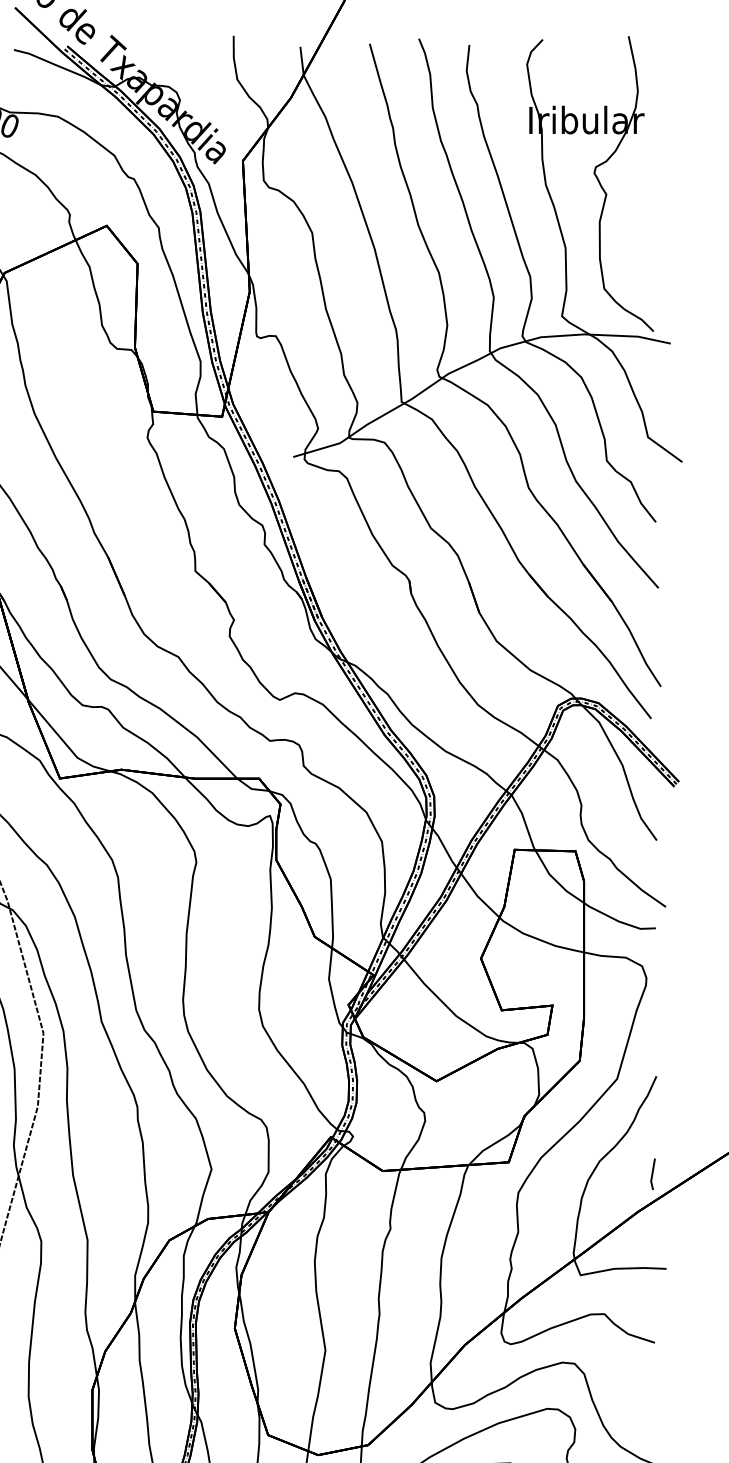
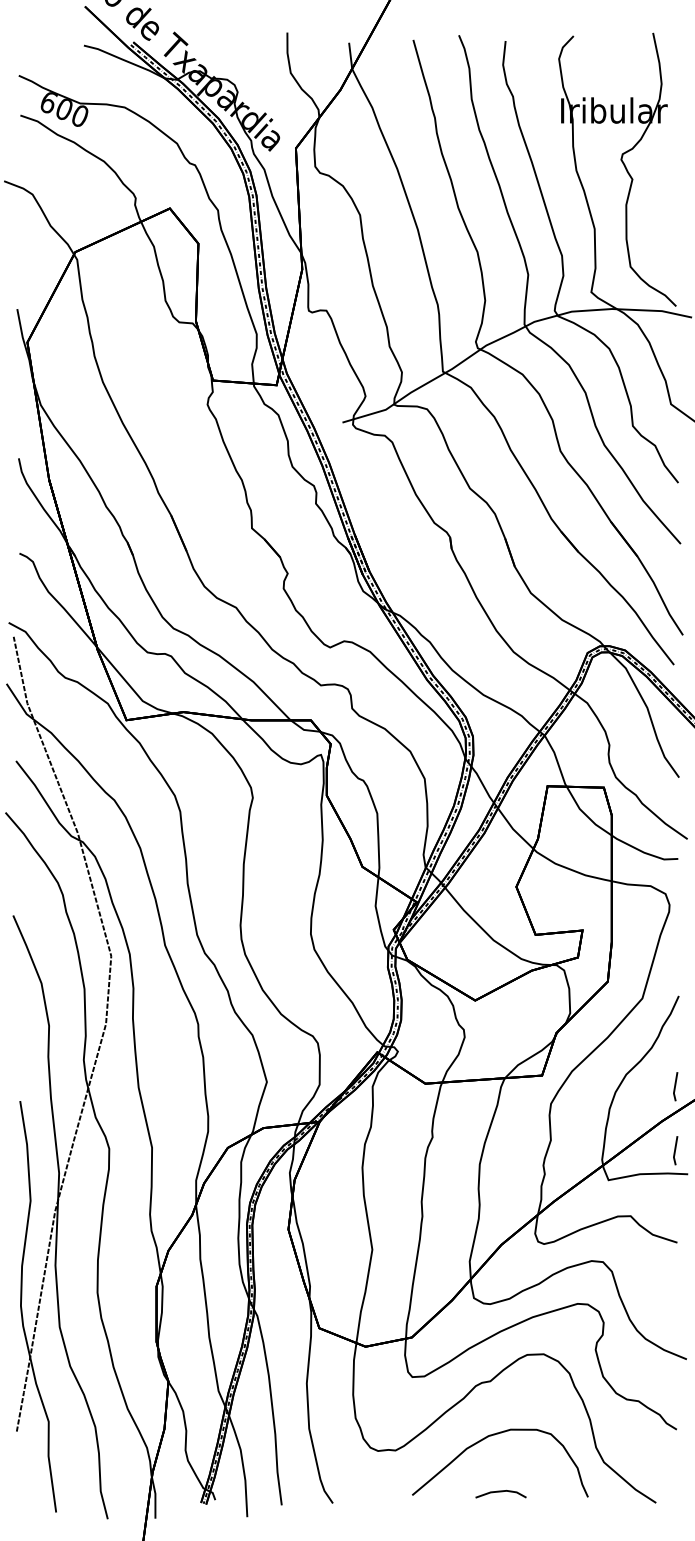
line: (652, 1243) -> (675, 1150), added

